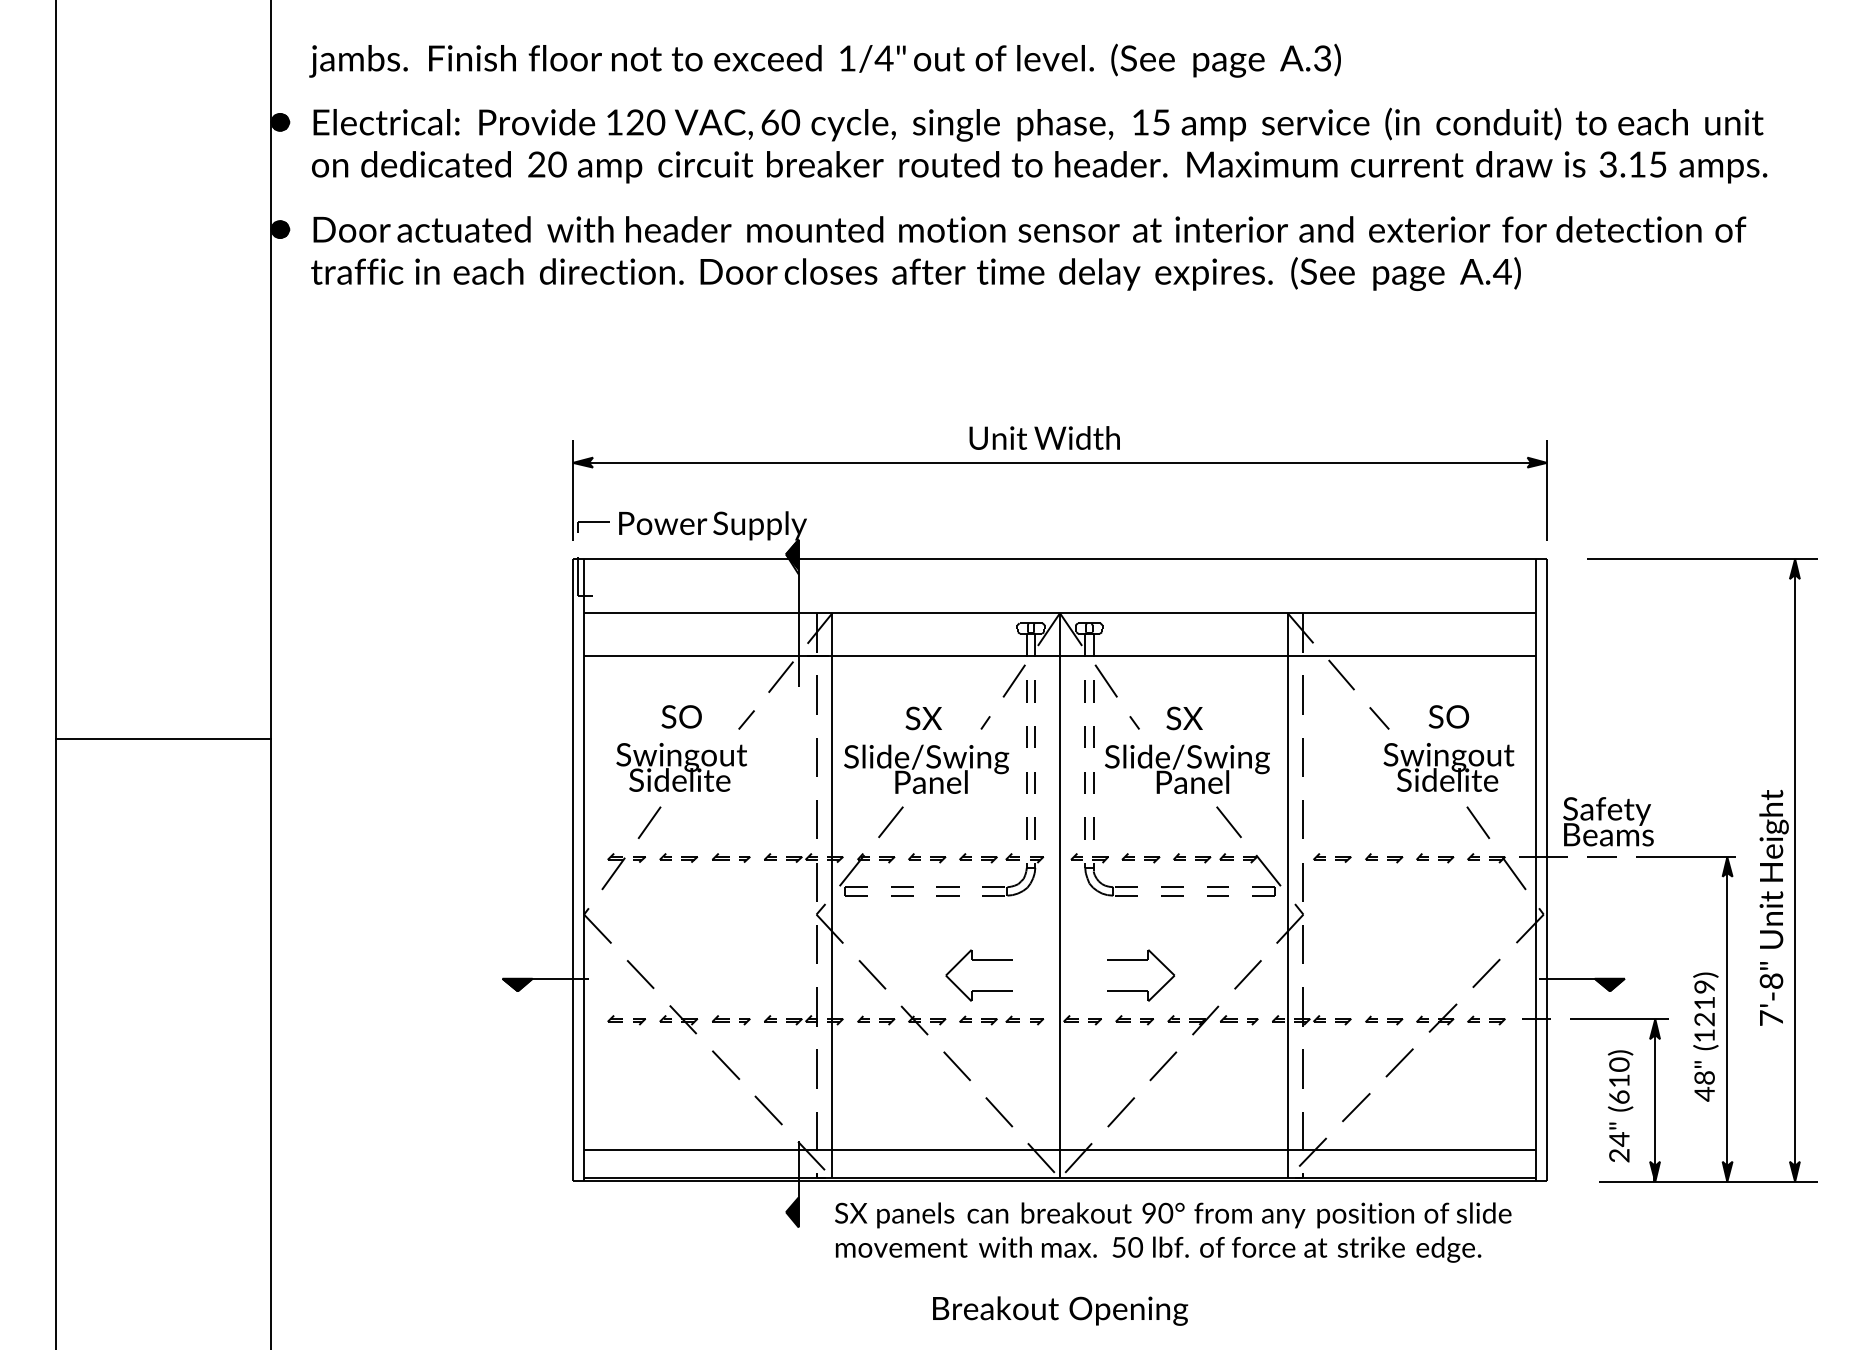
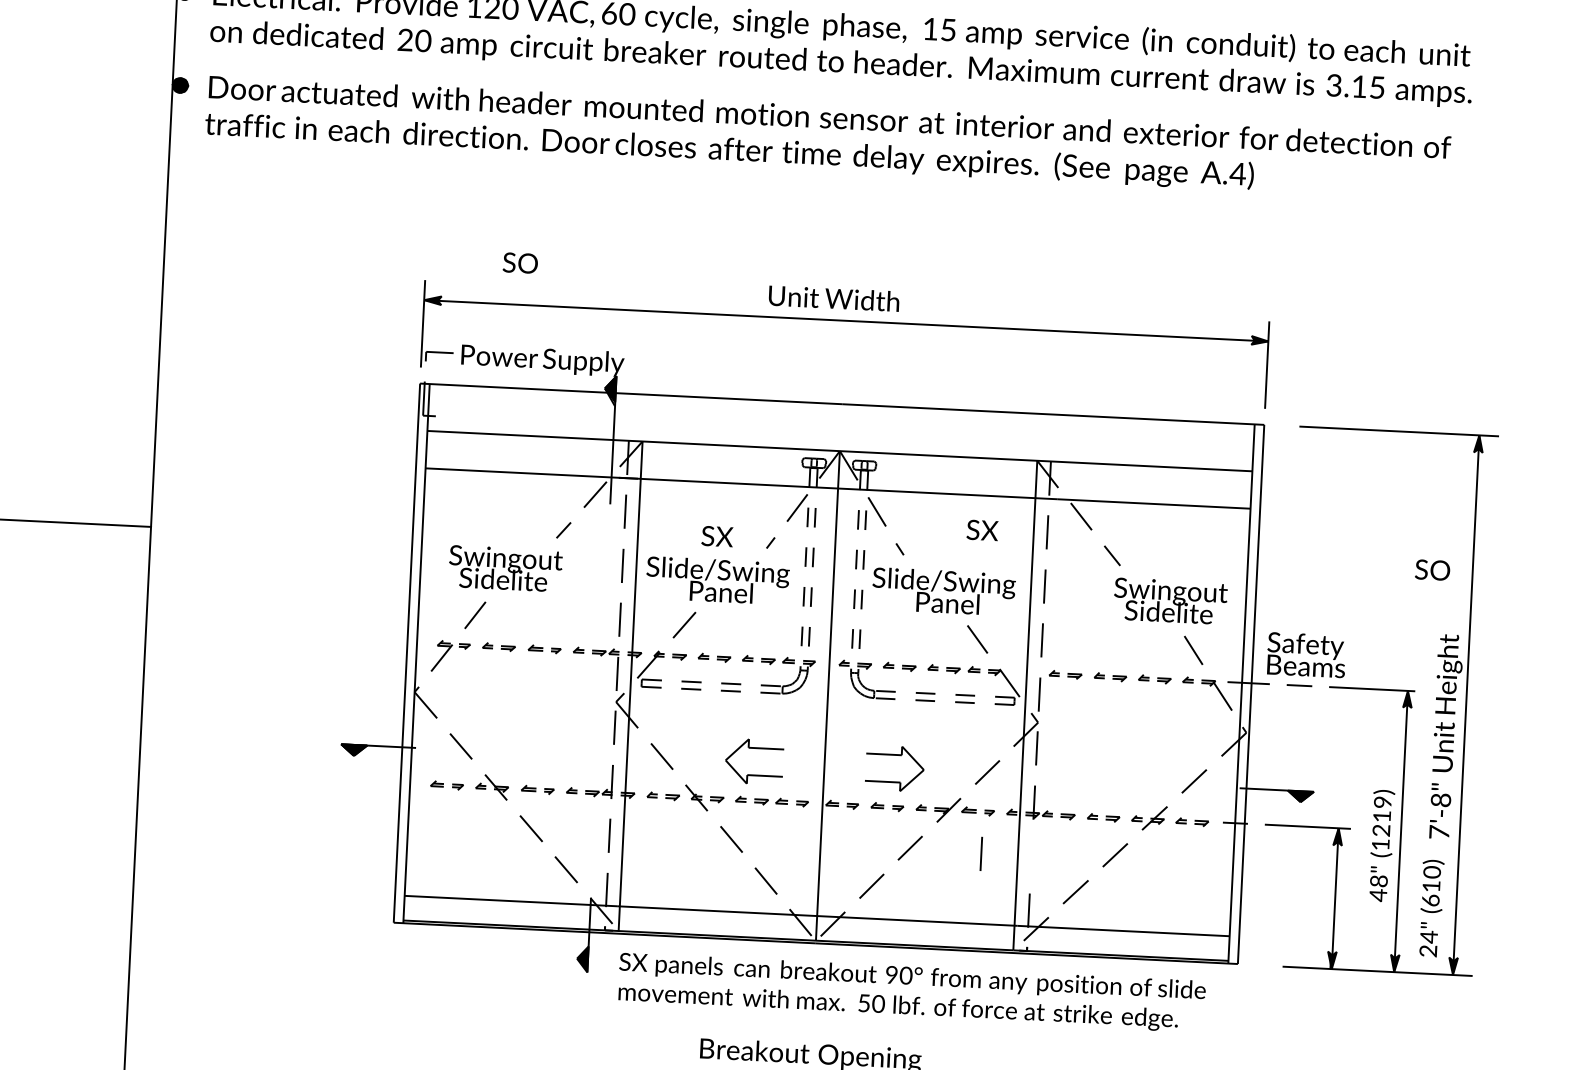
text: (681, 716) -> (520, 262), moved
text: (1448, 716) -> (1432, 569), moved
text: (1184, 718) -> (982, 530), moved
line: (1302, 1068) -> (980, 853), moved
text: (1620, 1106) -> (1431, 908), moved

